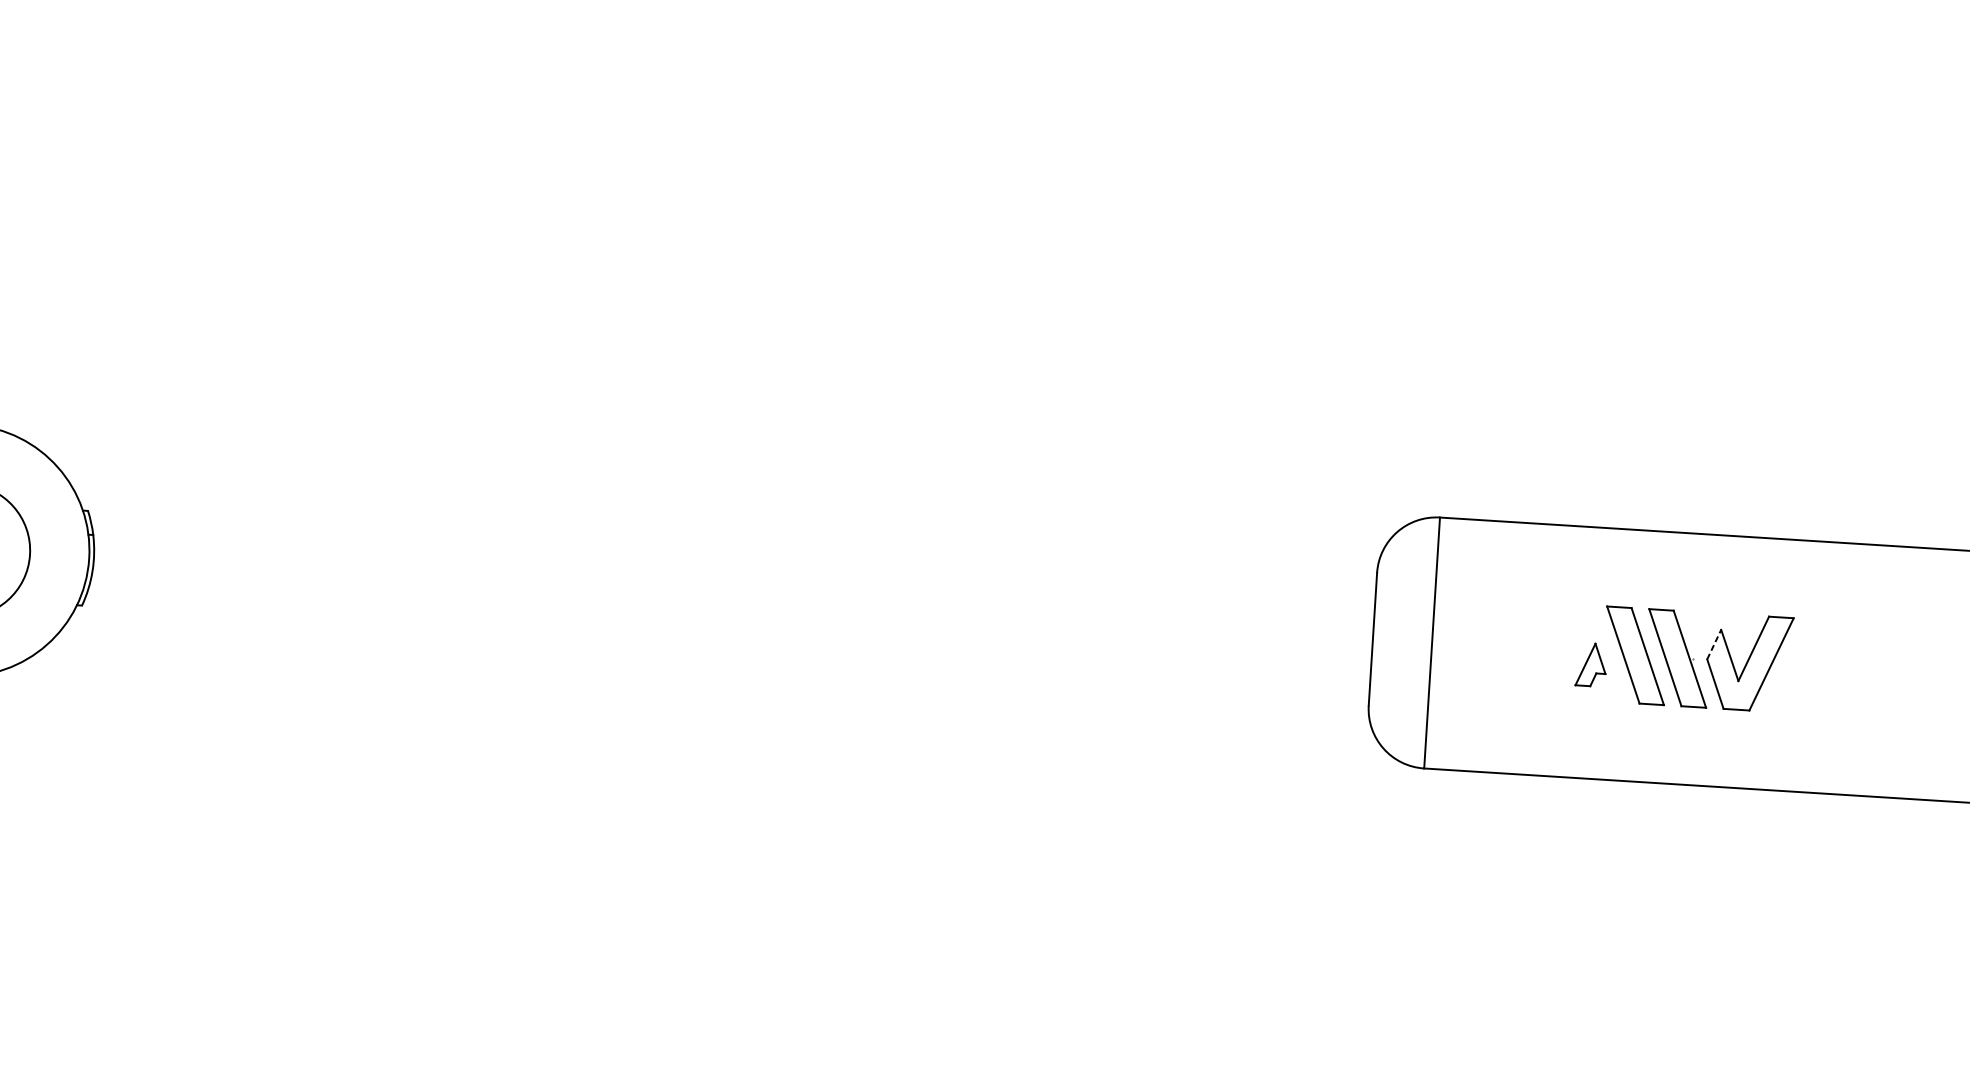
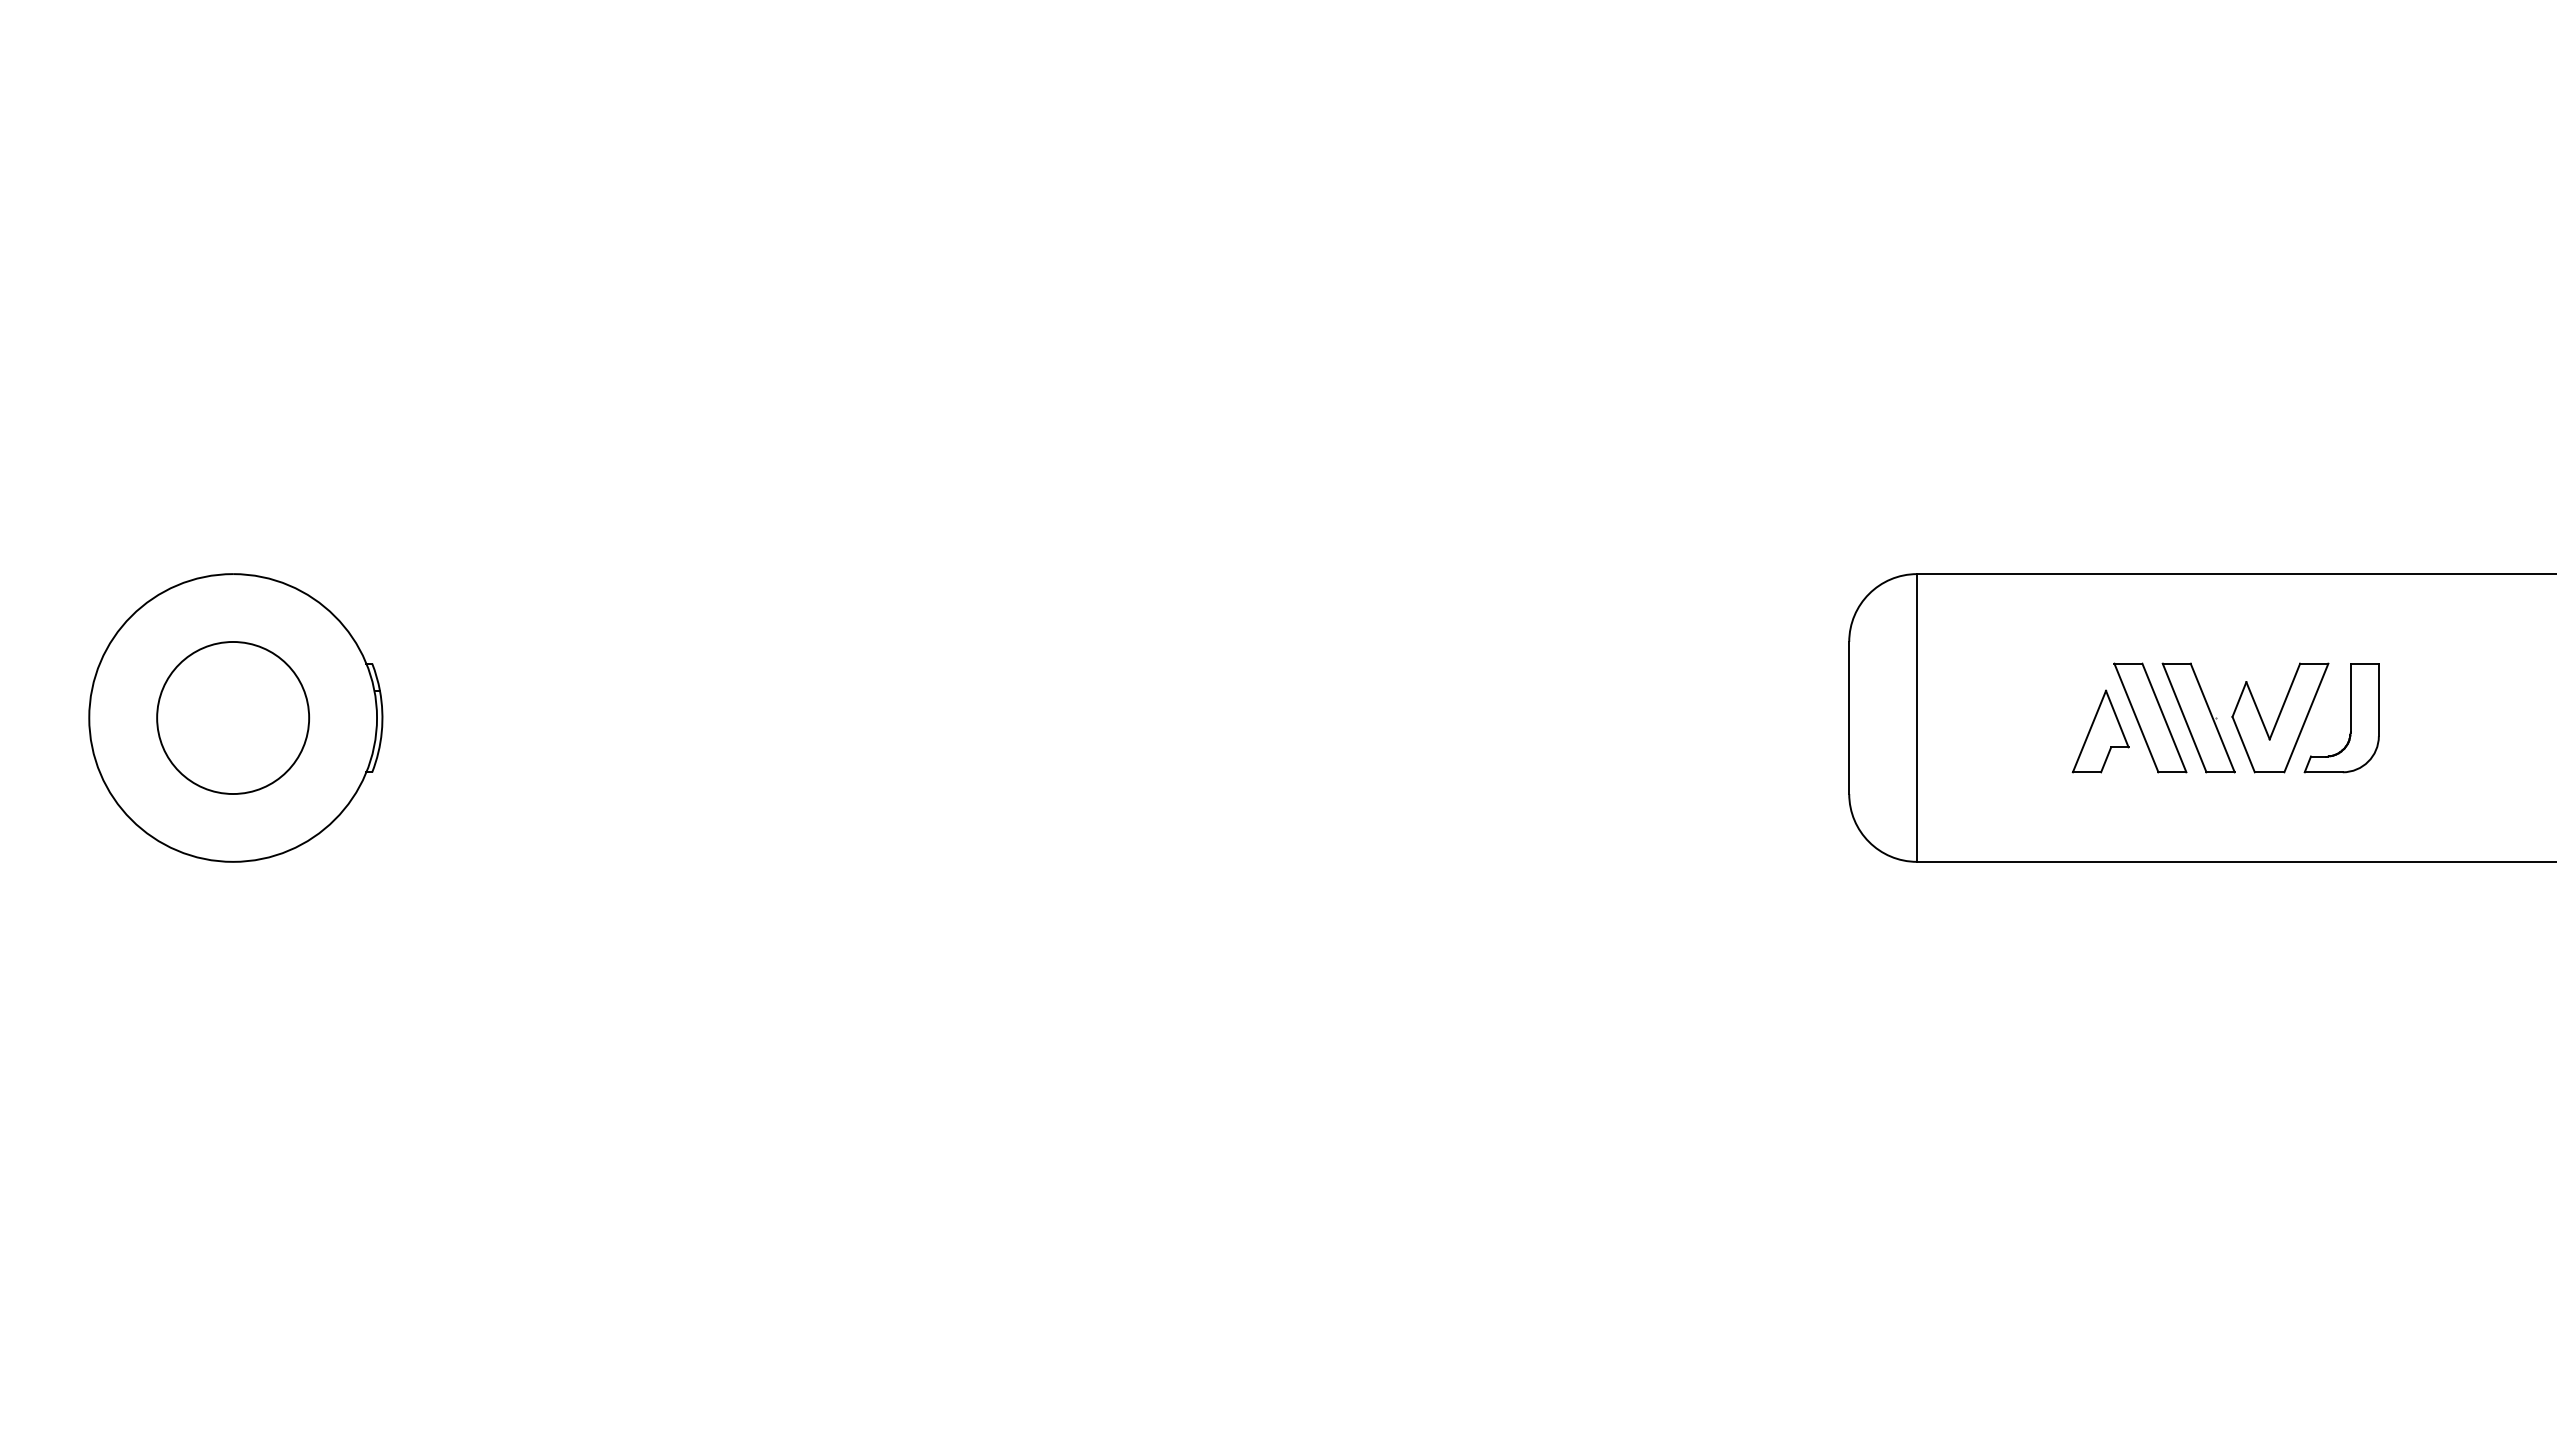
line: (1714, 644) -> (2239, 699), dashed -> solid
part: (1591, 664) -> (2100, 731), size x1.67
part: (1809, 667) -> (2350, 718), added

